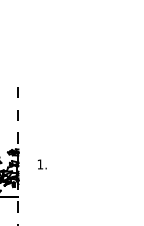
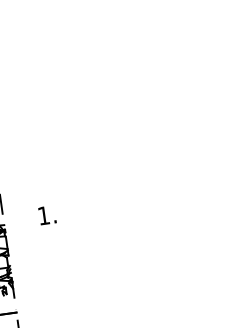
text: (41, 164) -> (45, 215), moved

